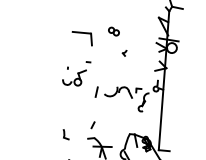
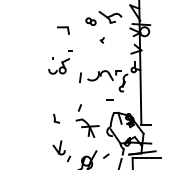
part: (135, 27) -> (110, 16), added
part: (82, 38) -> (63, 30), size x0.62
line: (126, 118) -> (109, 99), added

